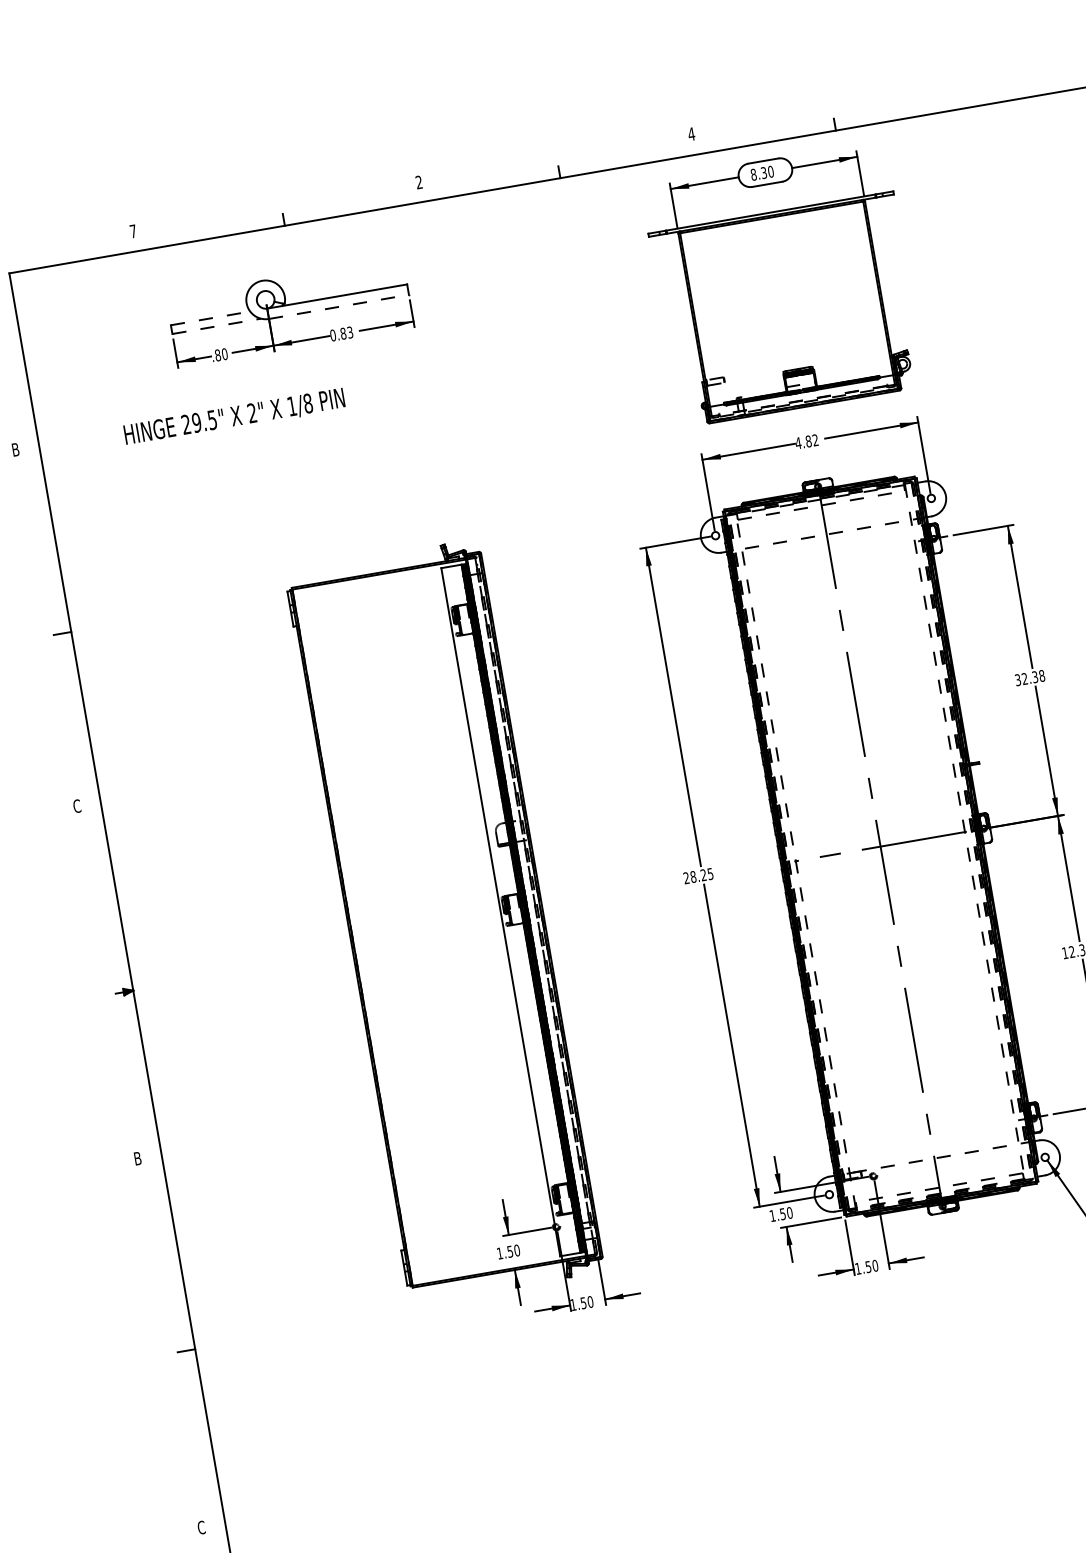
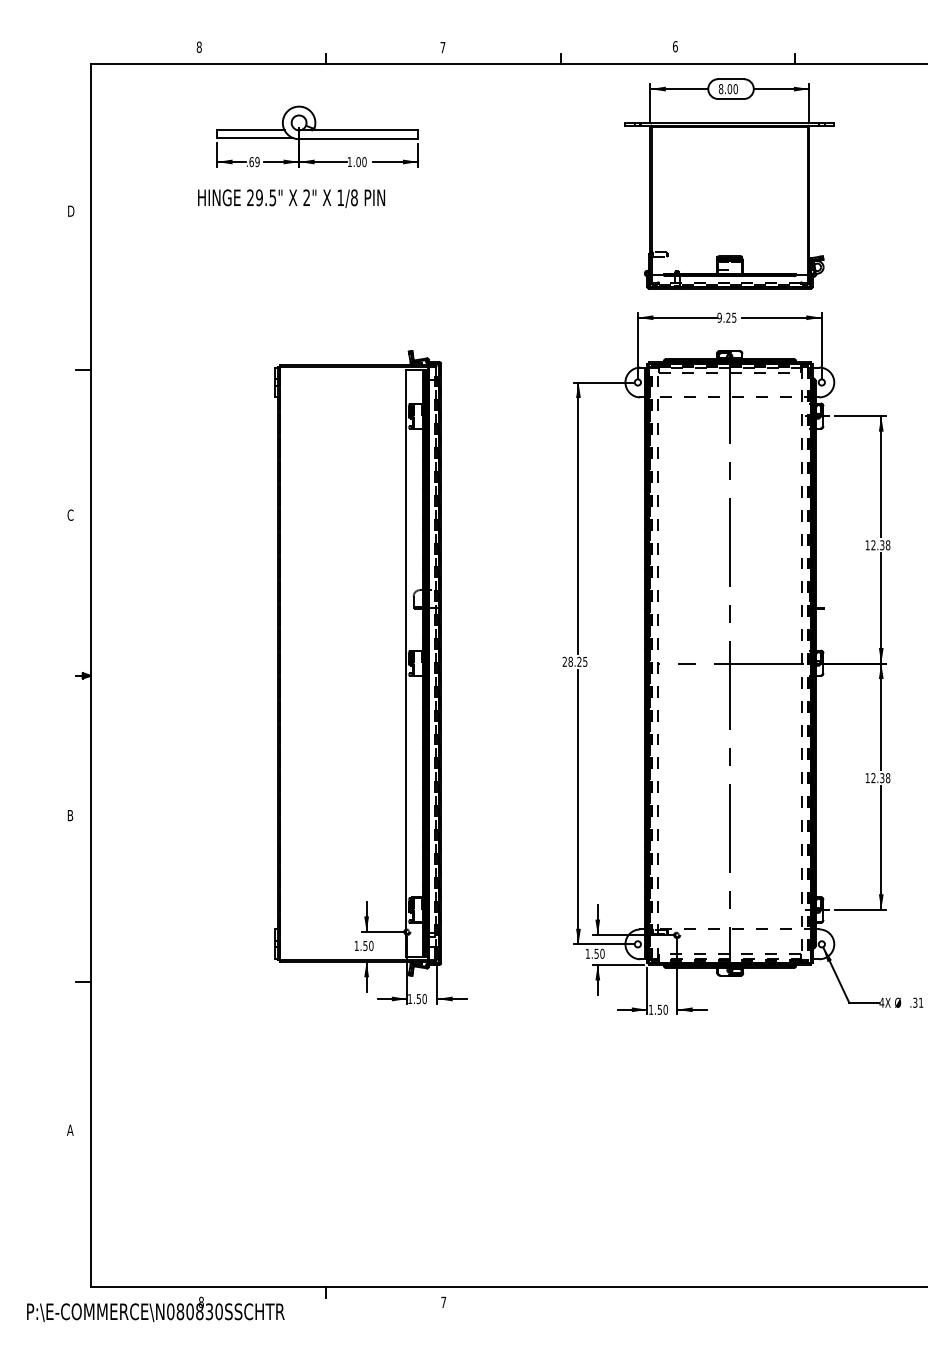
text: (690, 134) -> (674, 46), 4 -> 6
text: (763, 173) -> (729, 89), 8.30 -> 8.00
text: (418, 182) -> (442, 47), 2 -> 7
text: (132, 230) -> (198, 46), 7 -> 8
line: (338, 307) -> (358, 139), dashed -> solid
line: (210, 318) -> (250, 130), dashed -> solid
line: (216, 326) -> (254, 137), dashed -> solid
text: (341, 334) -> (356, 162), 0.83 -> 1.00
text: (221, 355) -> (254, 162), .80 -> .69
text: (234, 417) -> (291, 198), moved
text: (806, 441) -> (726, 317), 4.82 -> 9.25
text: (16, 448) -> (71, 210), B -> D
text: (1017, 680) -> (867, 545), 32.38 -> 12.38
text: (201, 1526) -> (70, 1129), C -> A

